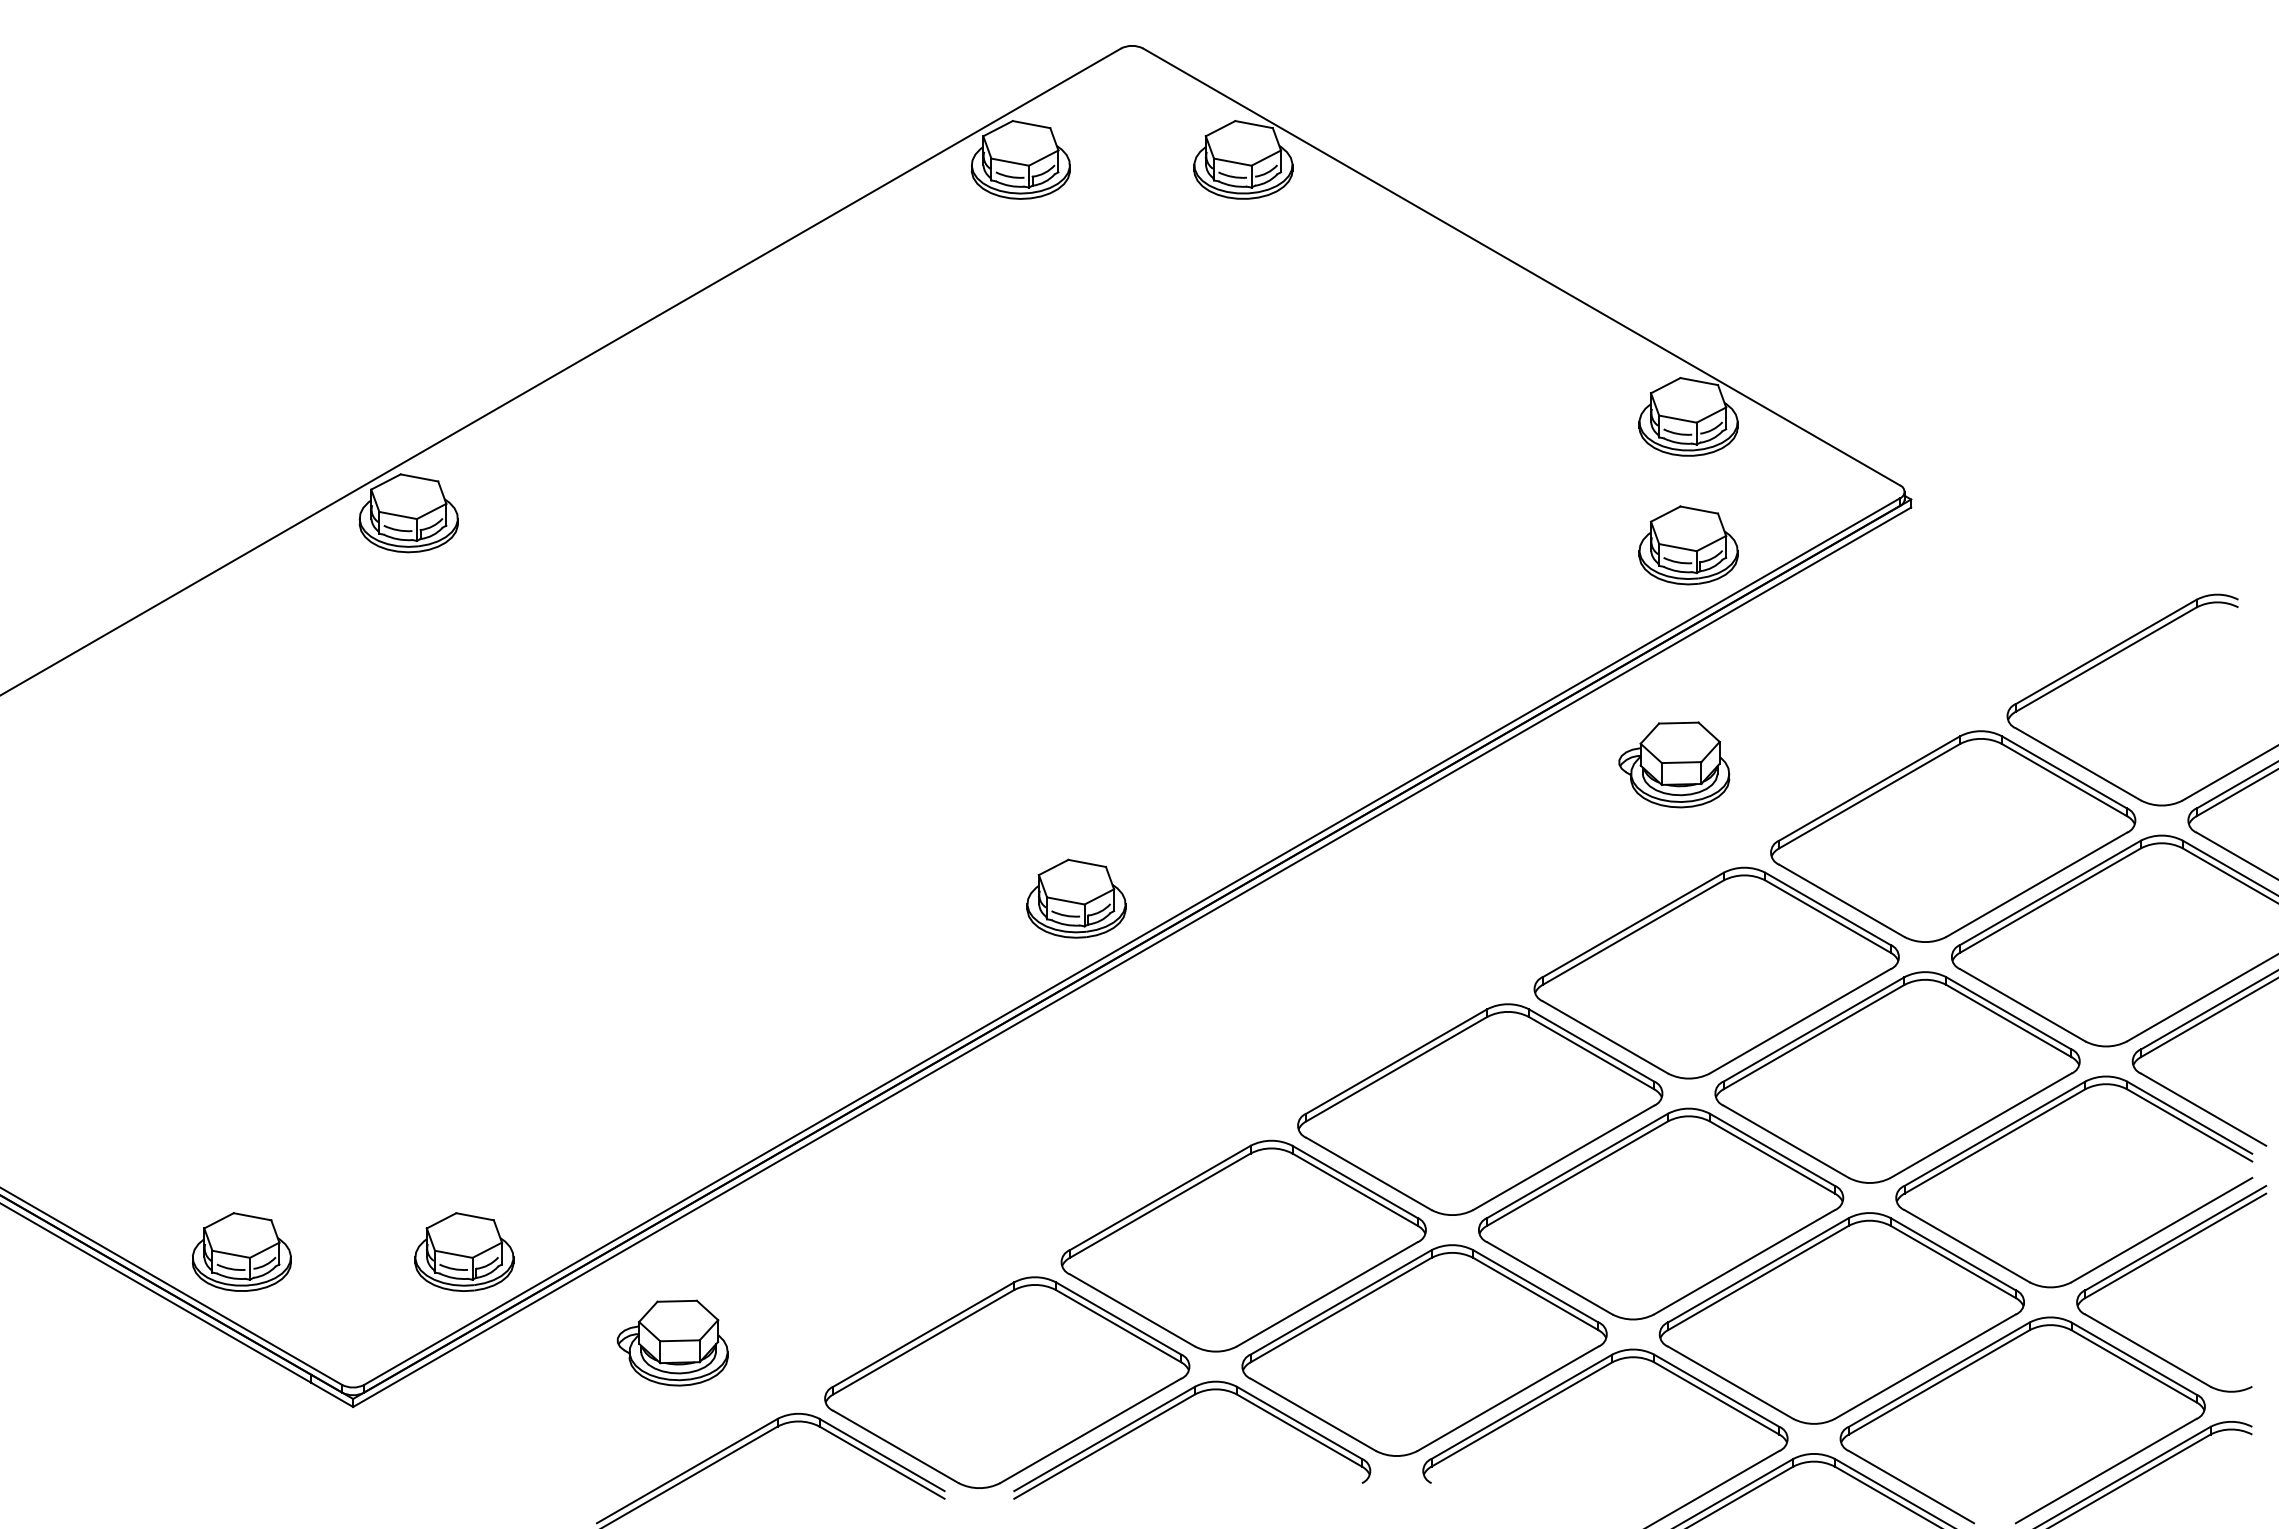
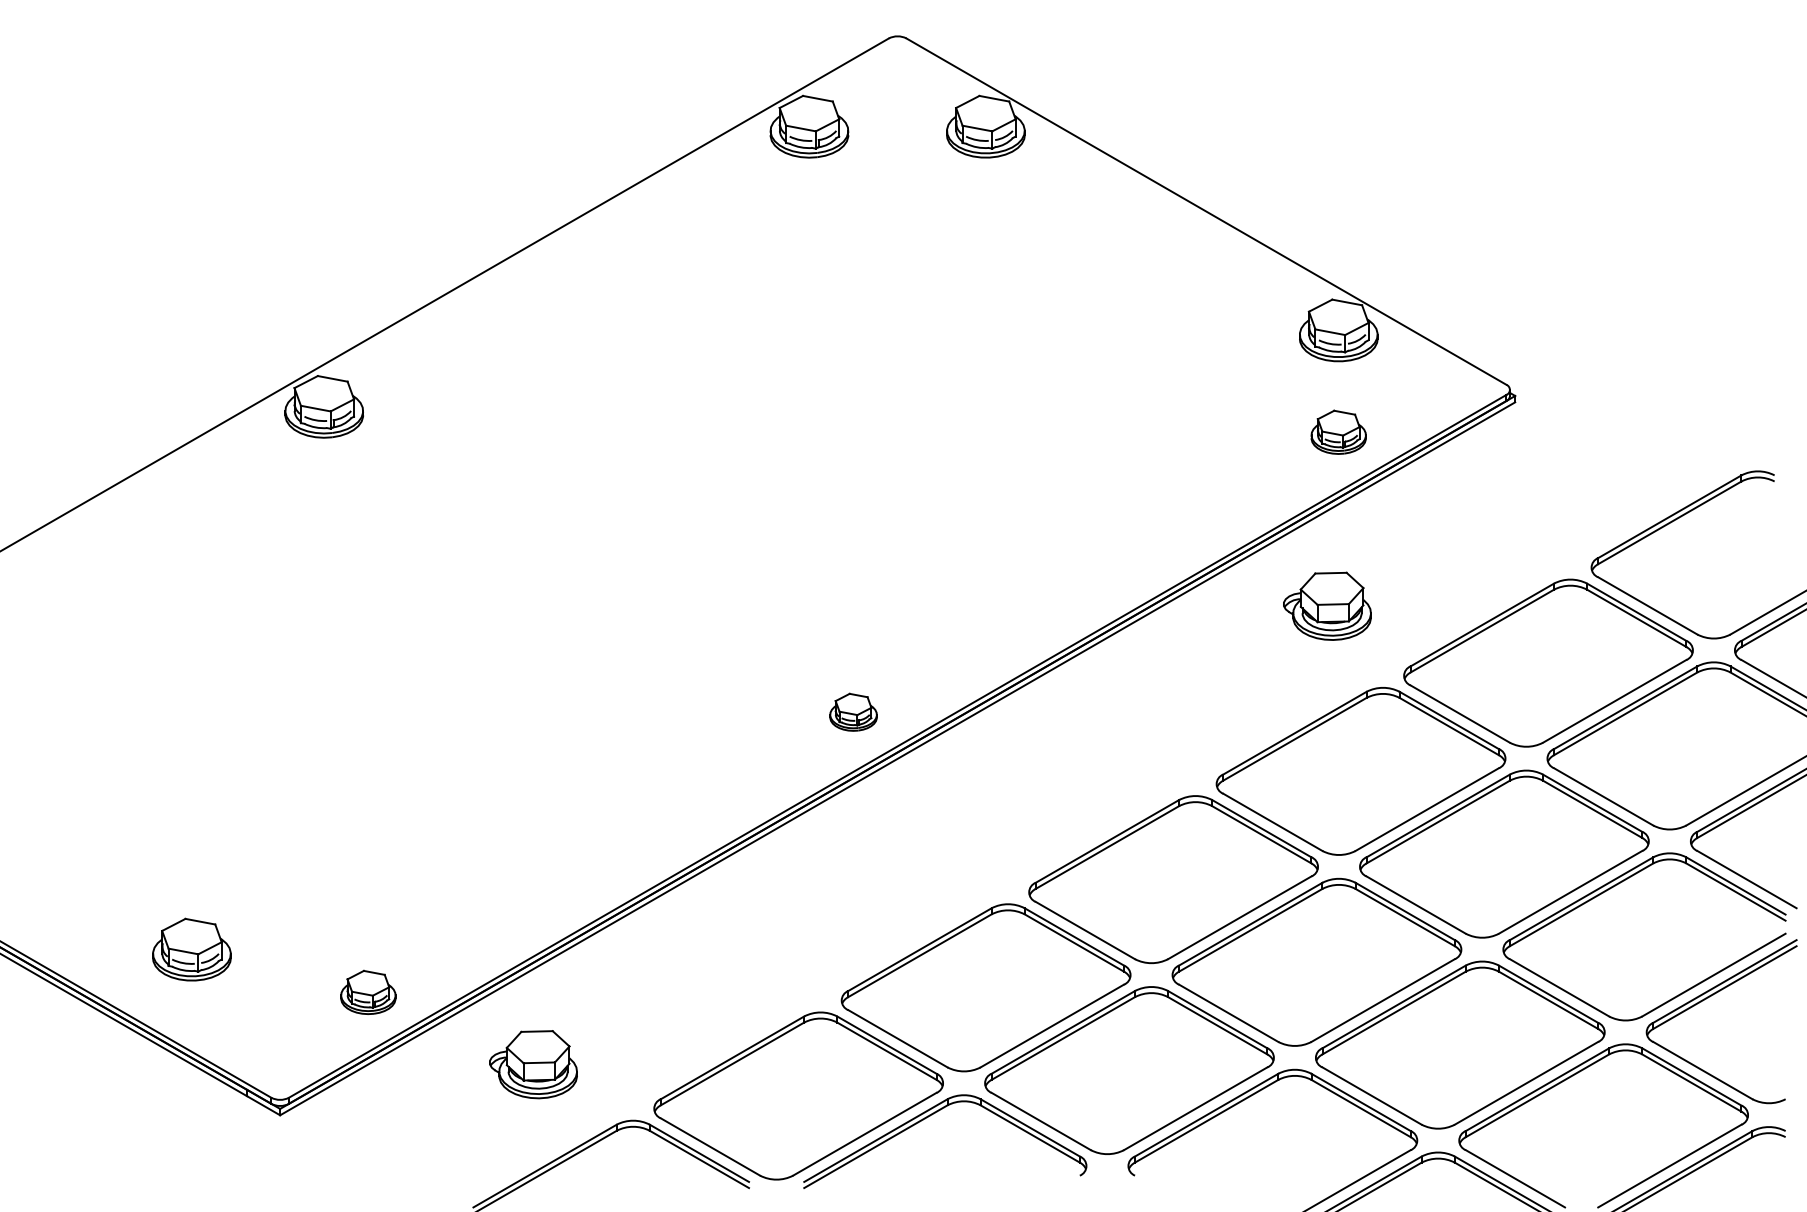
part: (1688, 545) -> (1338, 432), size x0.7
part: (1076, 898) -> (853, 712), size x0.6
part: (241, 1251) -> (191, 949), moved
part: (464, 1251) -> (368, 992), size x0.7

